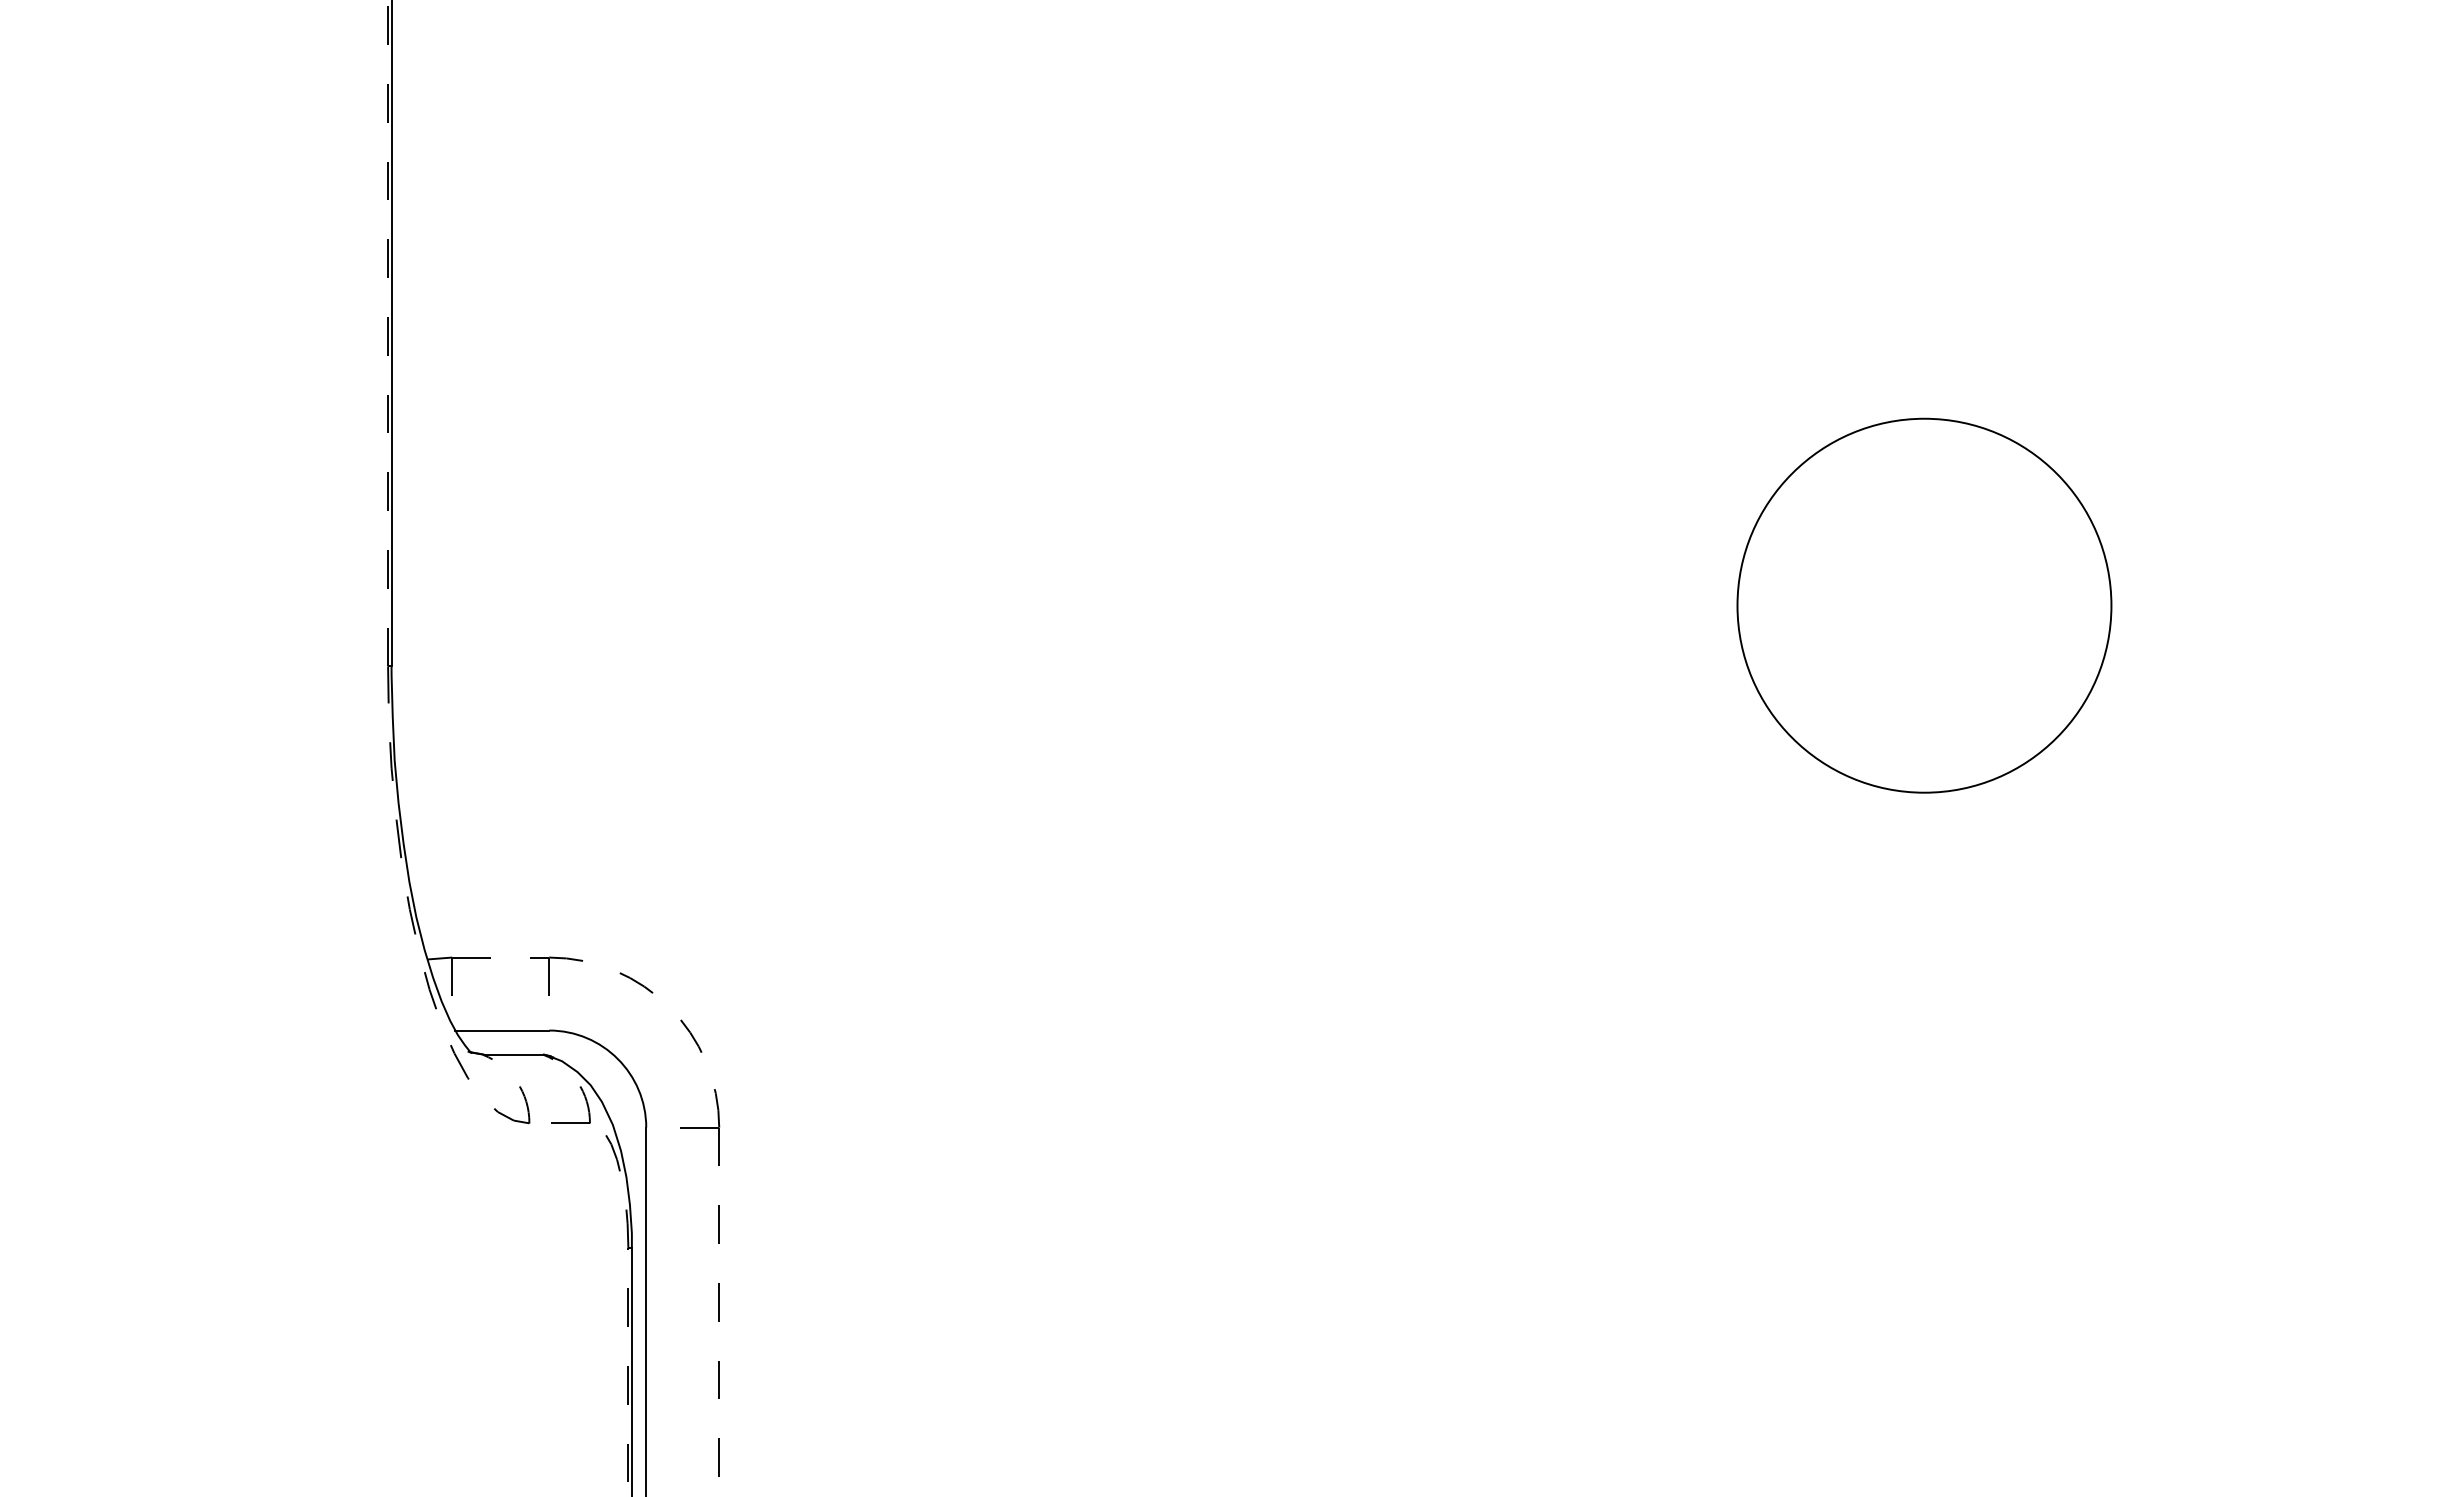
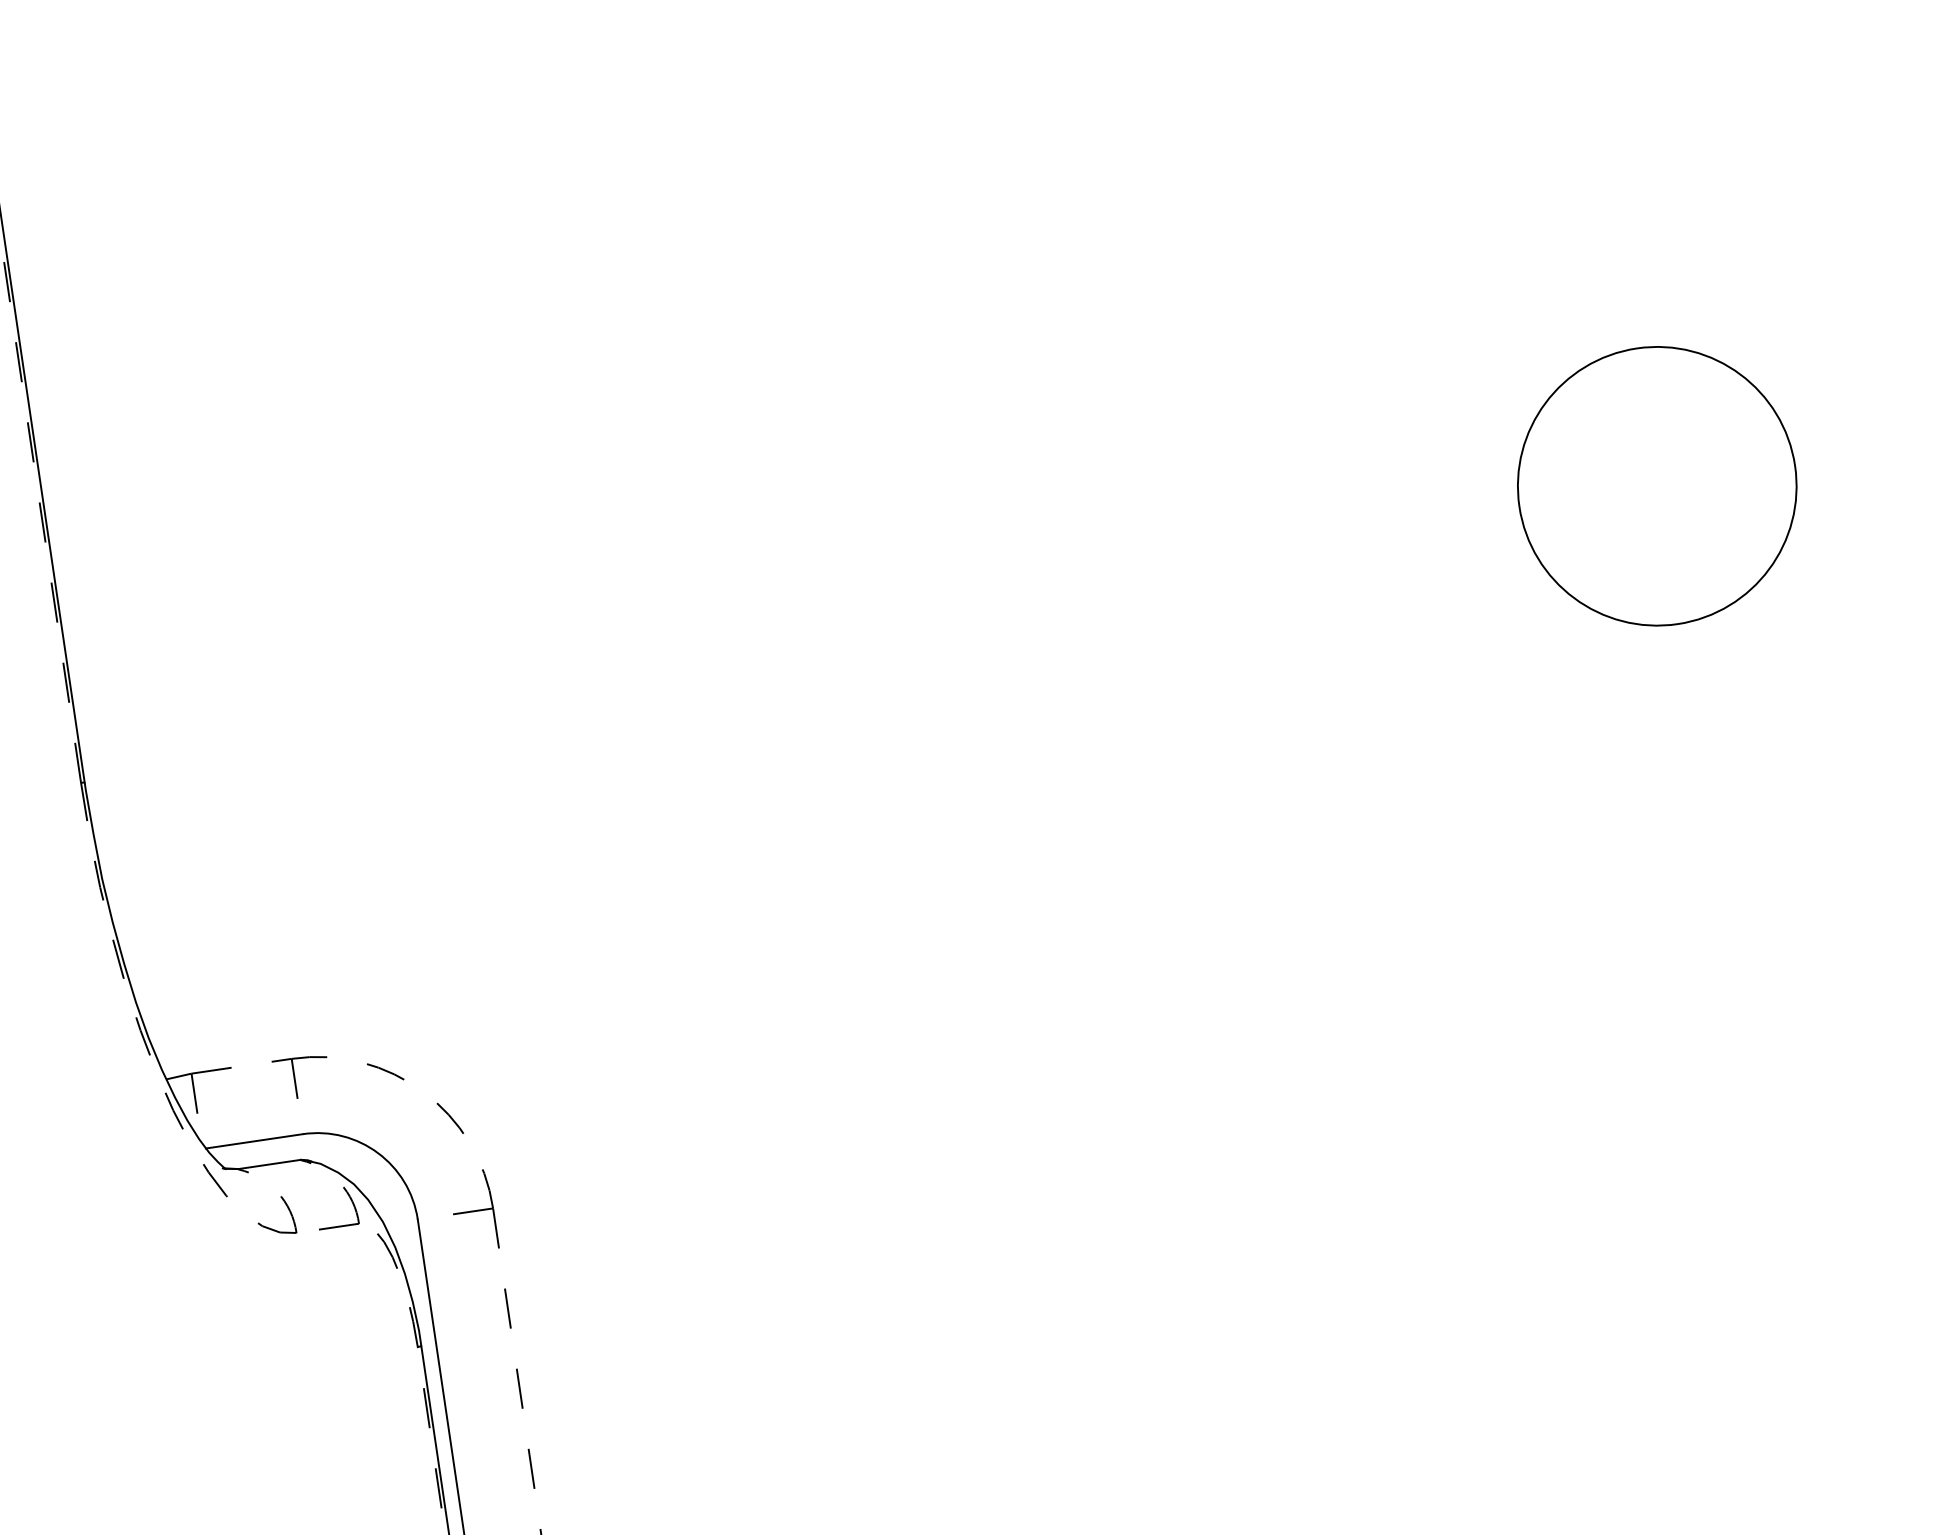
circle: (1923, 605) -> (1656, 486), size x0.71

